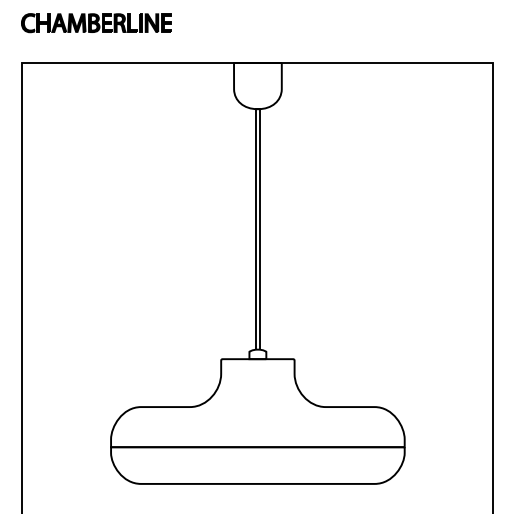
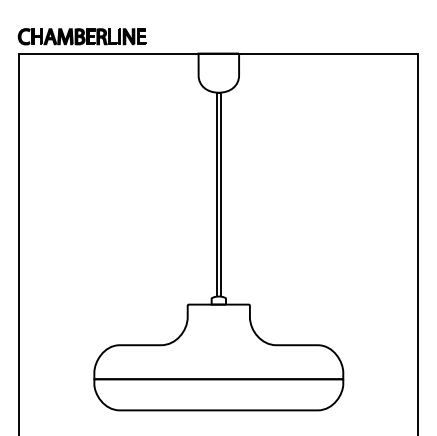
part: (95, 22) -> (81, 36), moved

